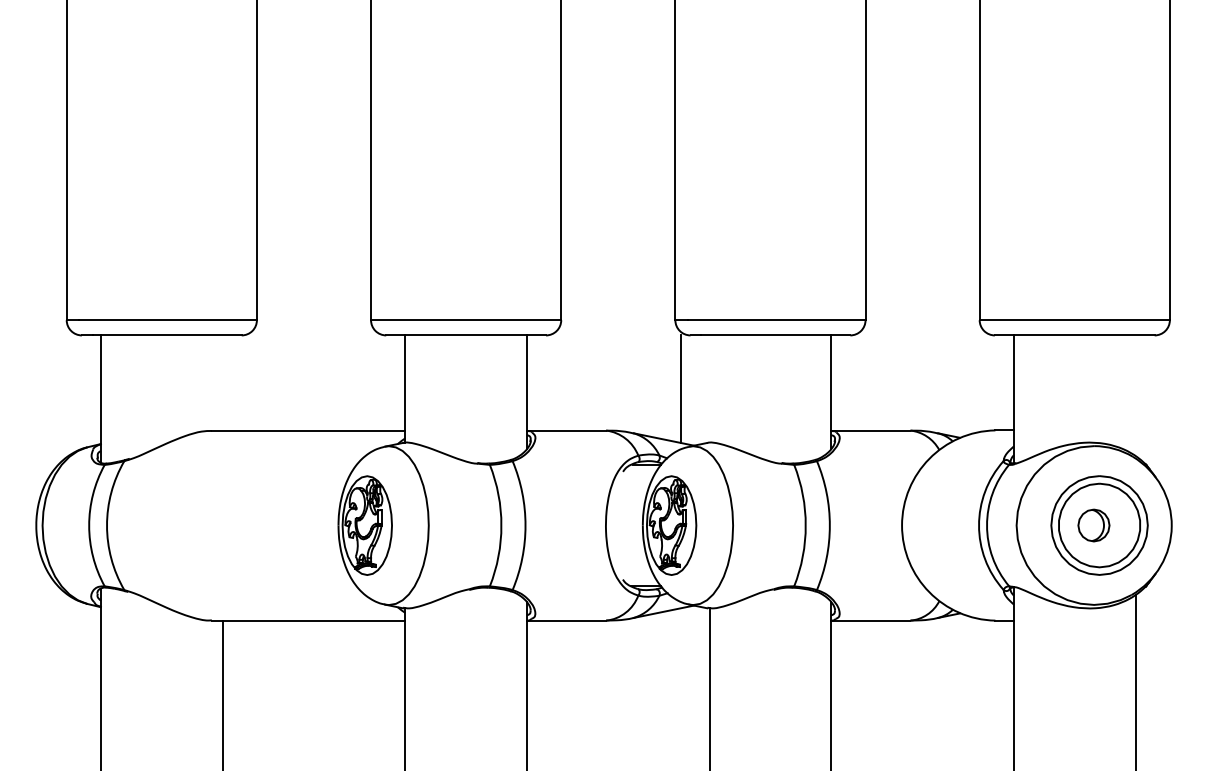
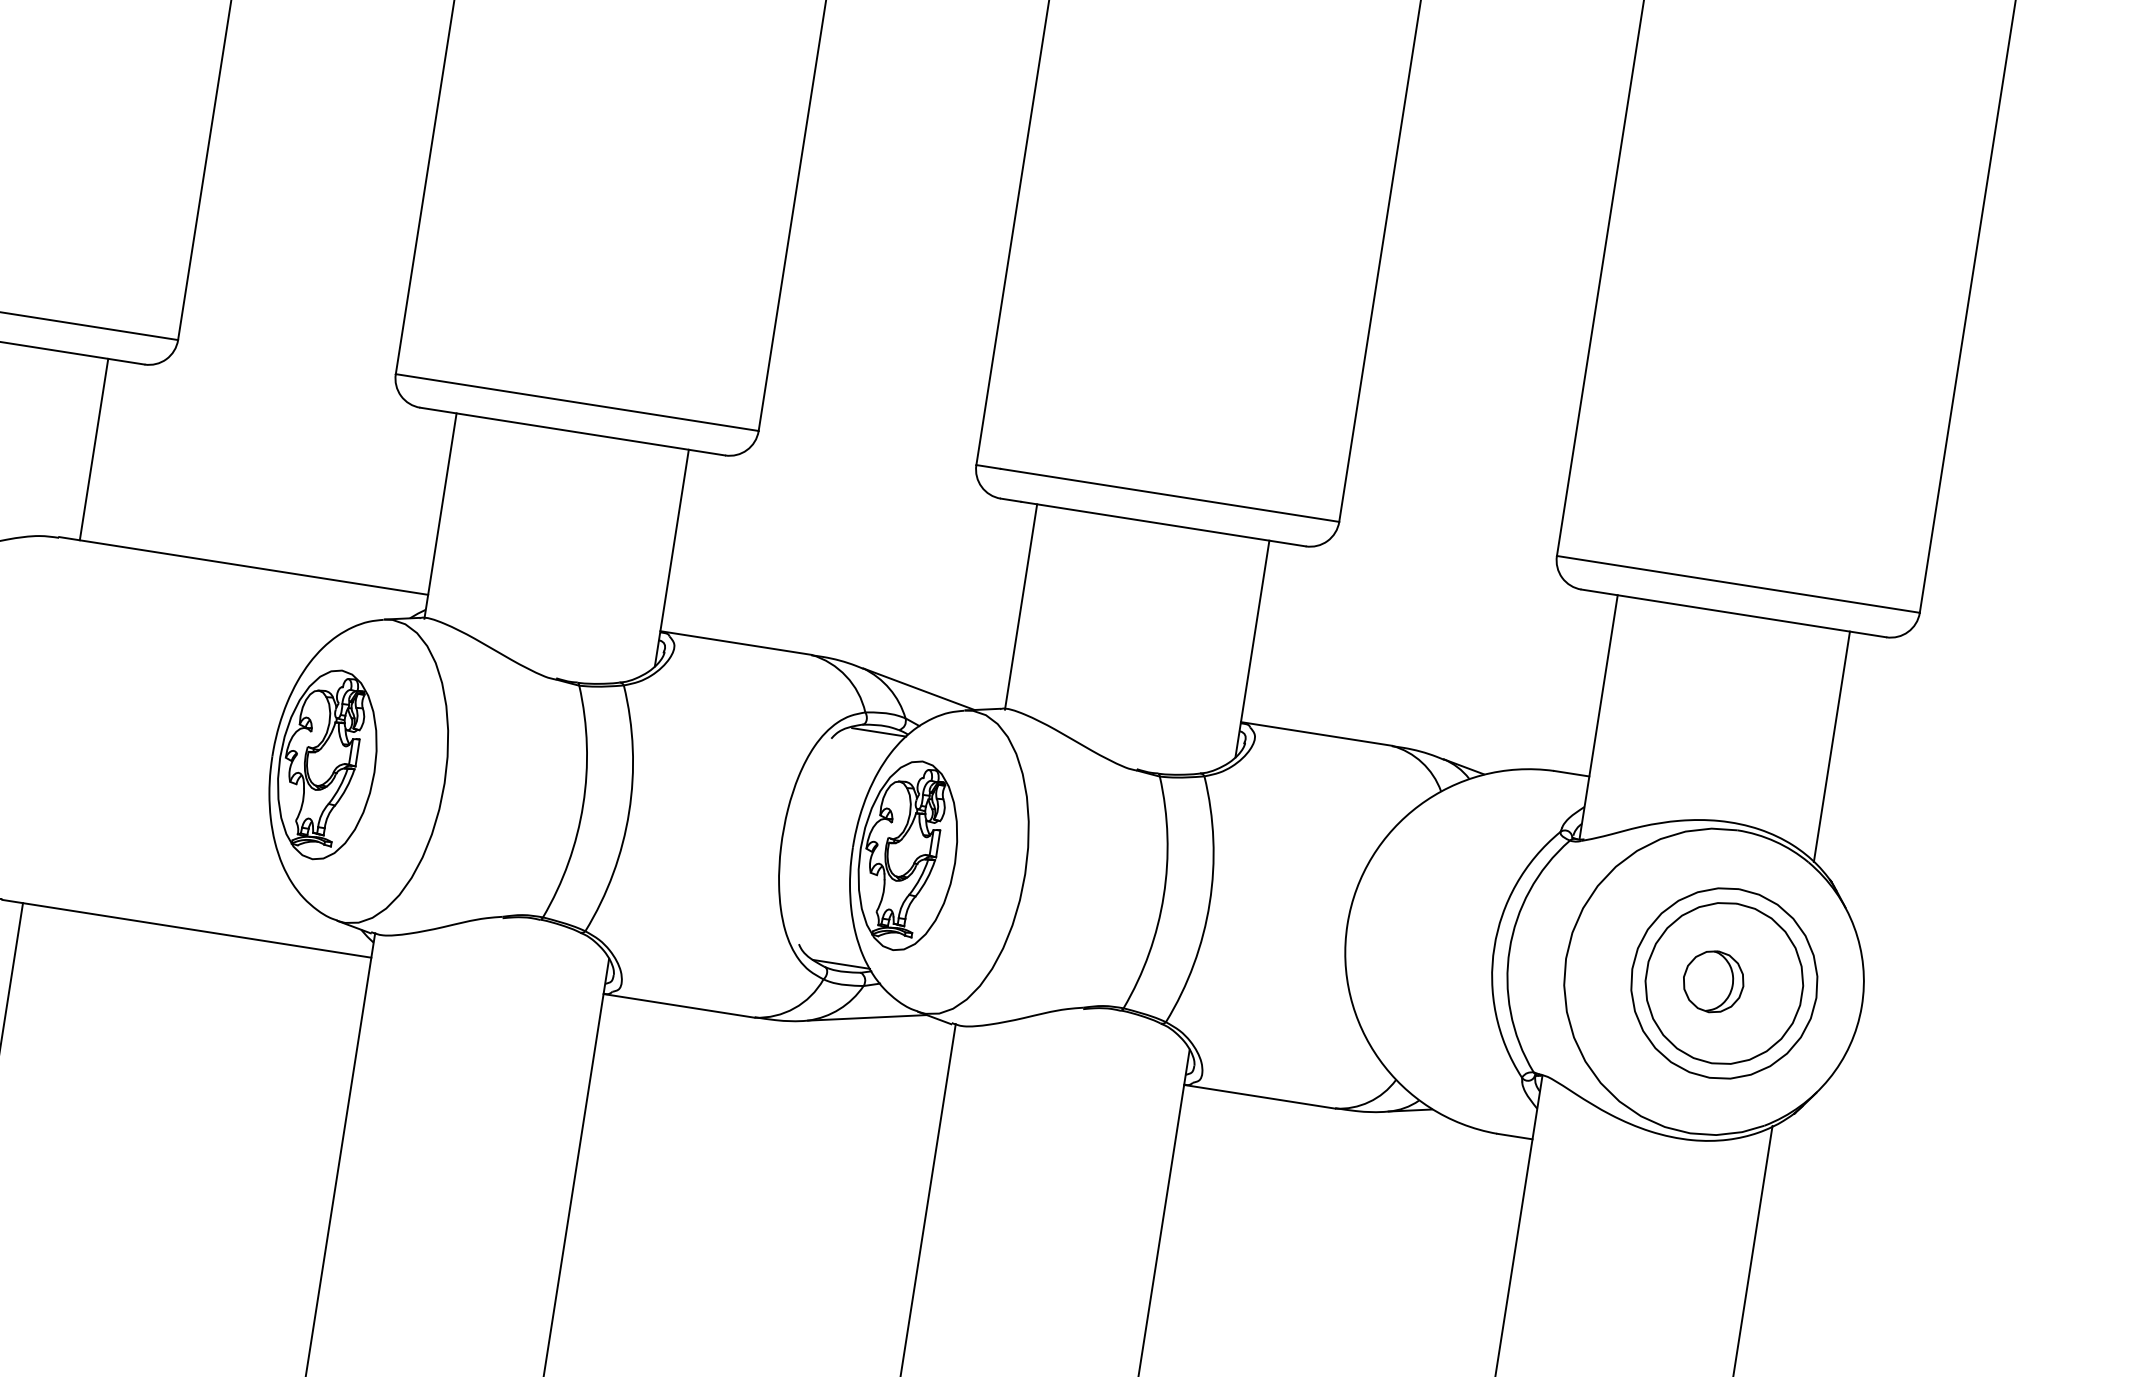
line: (222, 382) -> (93, 448), added
line: (680, 389) -> (1020, 607), moved
line: (1135, 395) -> (1831, 746), added

